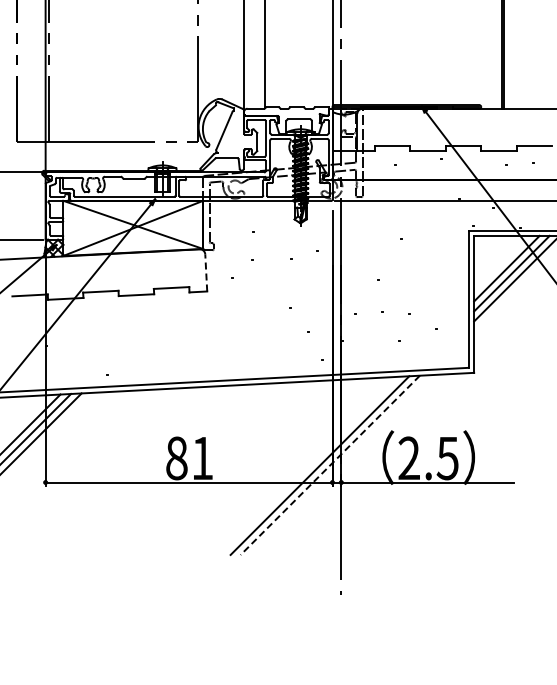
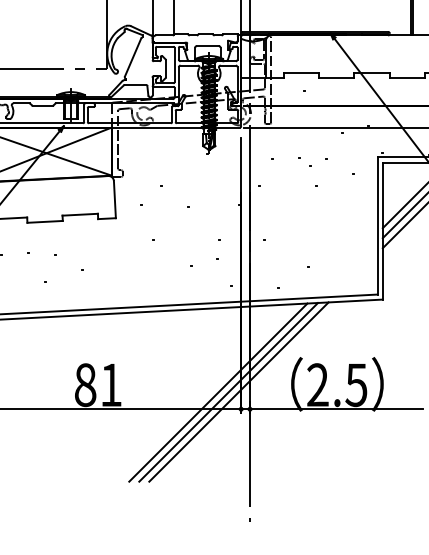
line: (206, 272) -> (115, 199), dashed -> solid
line: (309, 465) -> (218, 392), added
line: (330, 465) -> (239, 392), dashed -> solid

